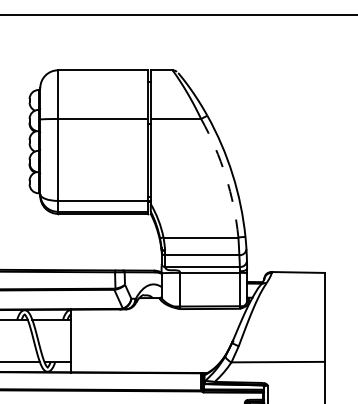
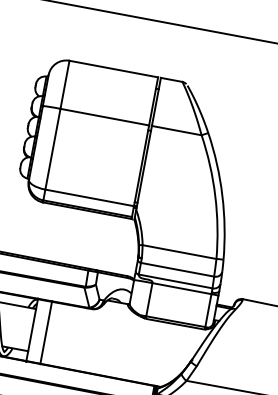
arc: (225, 176) -> (214, 196), dashed -> solid
line: (85, 340) -> (46, 332), added

